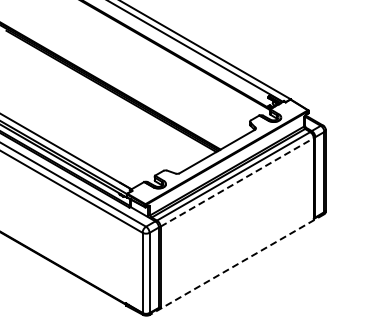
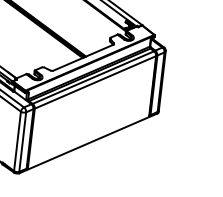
line: (237, 182) -> (95, 82), dashed -> solid
line: (236, 264) -> (87, 143), dashed -> solid

